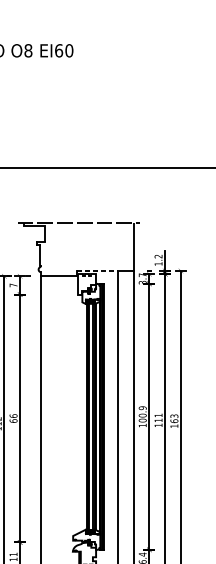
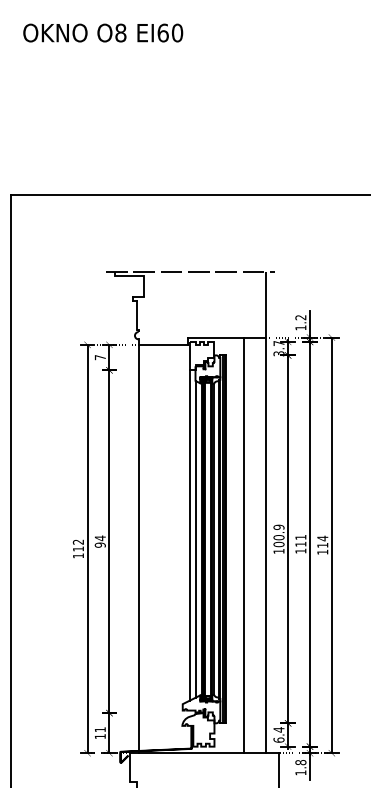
line: (97, 270) -> (216, 337), dashed -> solid
line: (78, 414) -> (189, 535), added
line: (82, 416) -> (195, 538), added
text: (12, 418) -> (99, 541), 66 -> 94
text: (174, 418) -> (322, 541), 163 -> 114

